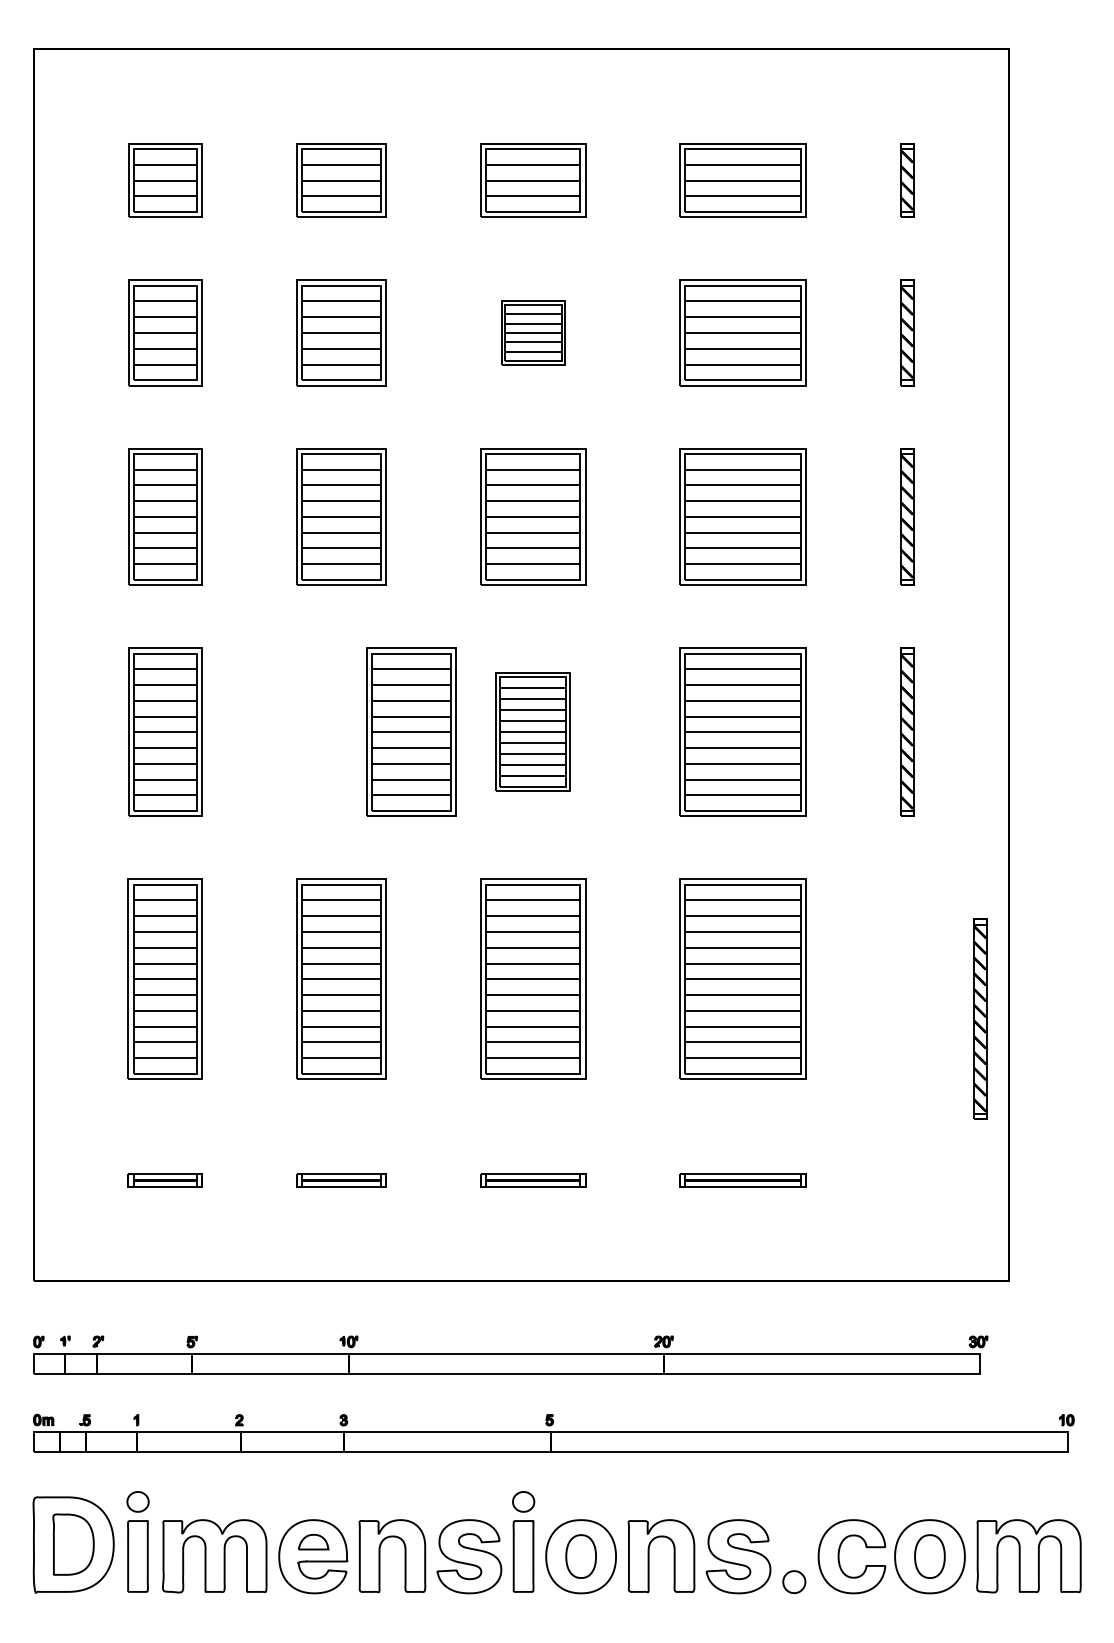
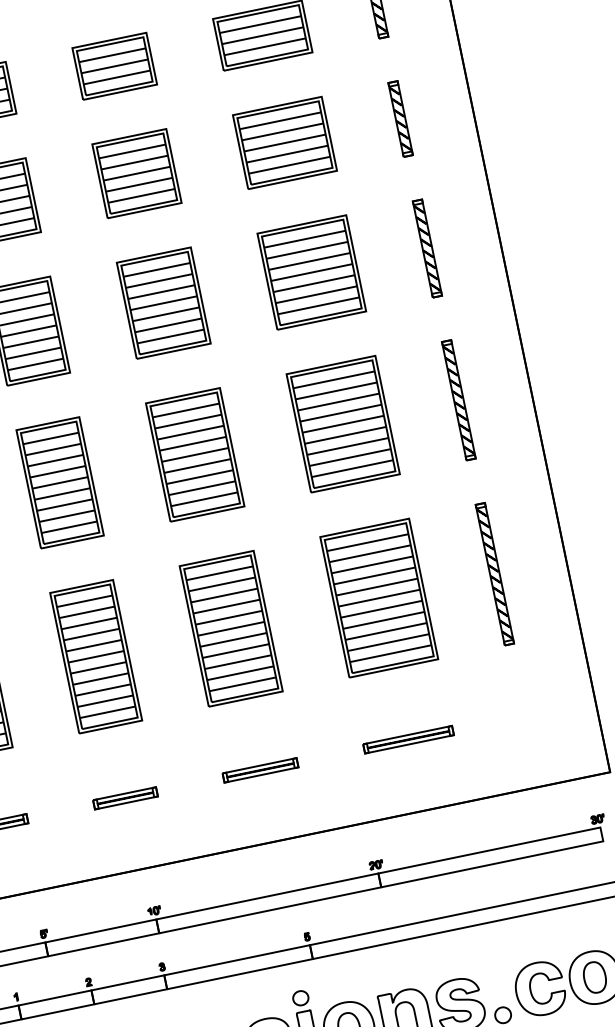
part: (533, 332) -> (137, 173), size x1.67
part: (411, 731) -> (60, 482), moved
part: (533, 731) -> (195, 454), size x1.43
part: (980, 1018) -> (494, 573), moved

